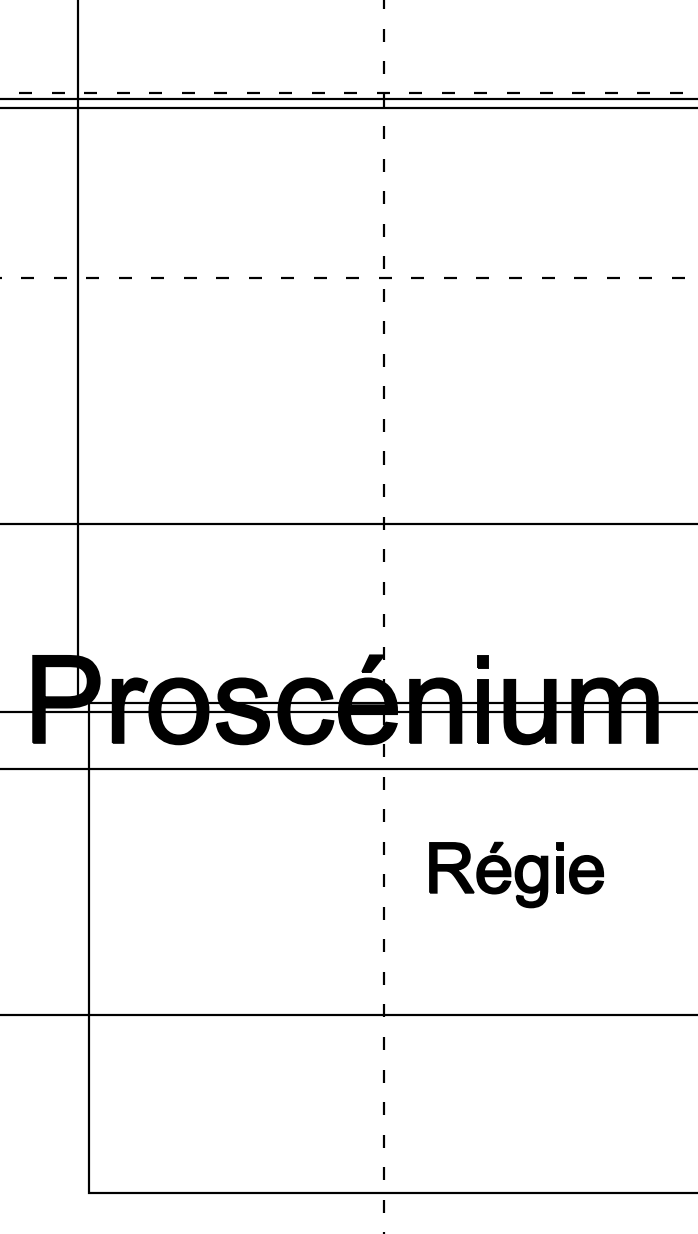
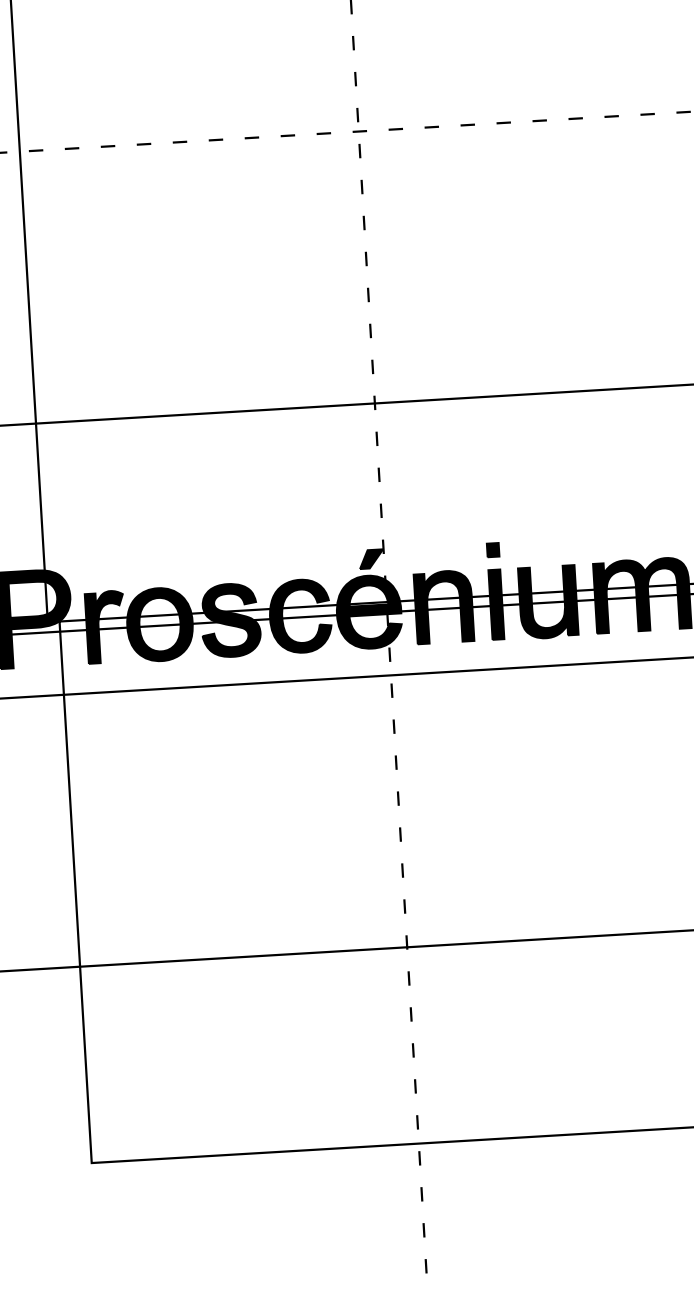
part: (516, 874) -> (544, 782), removed

